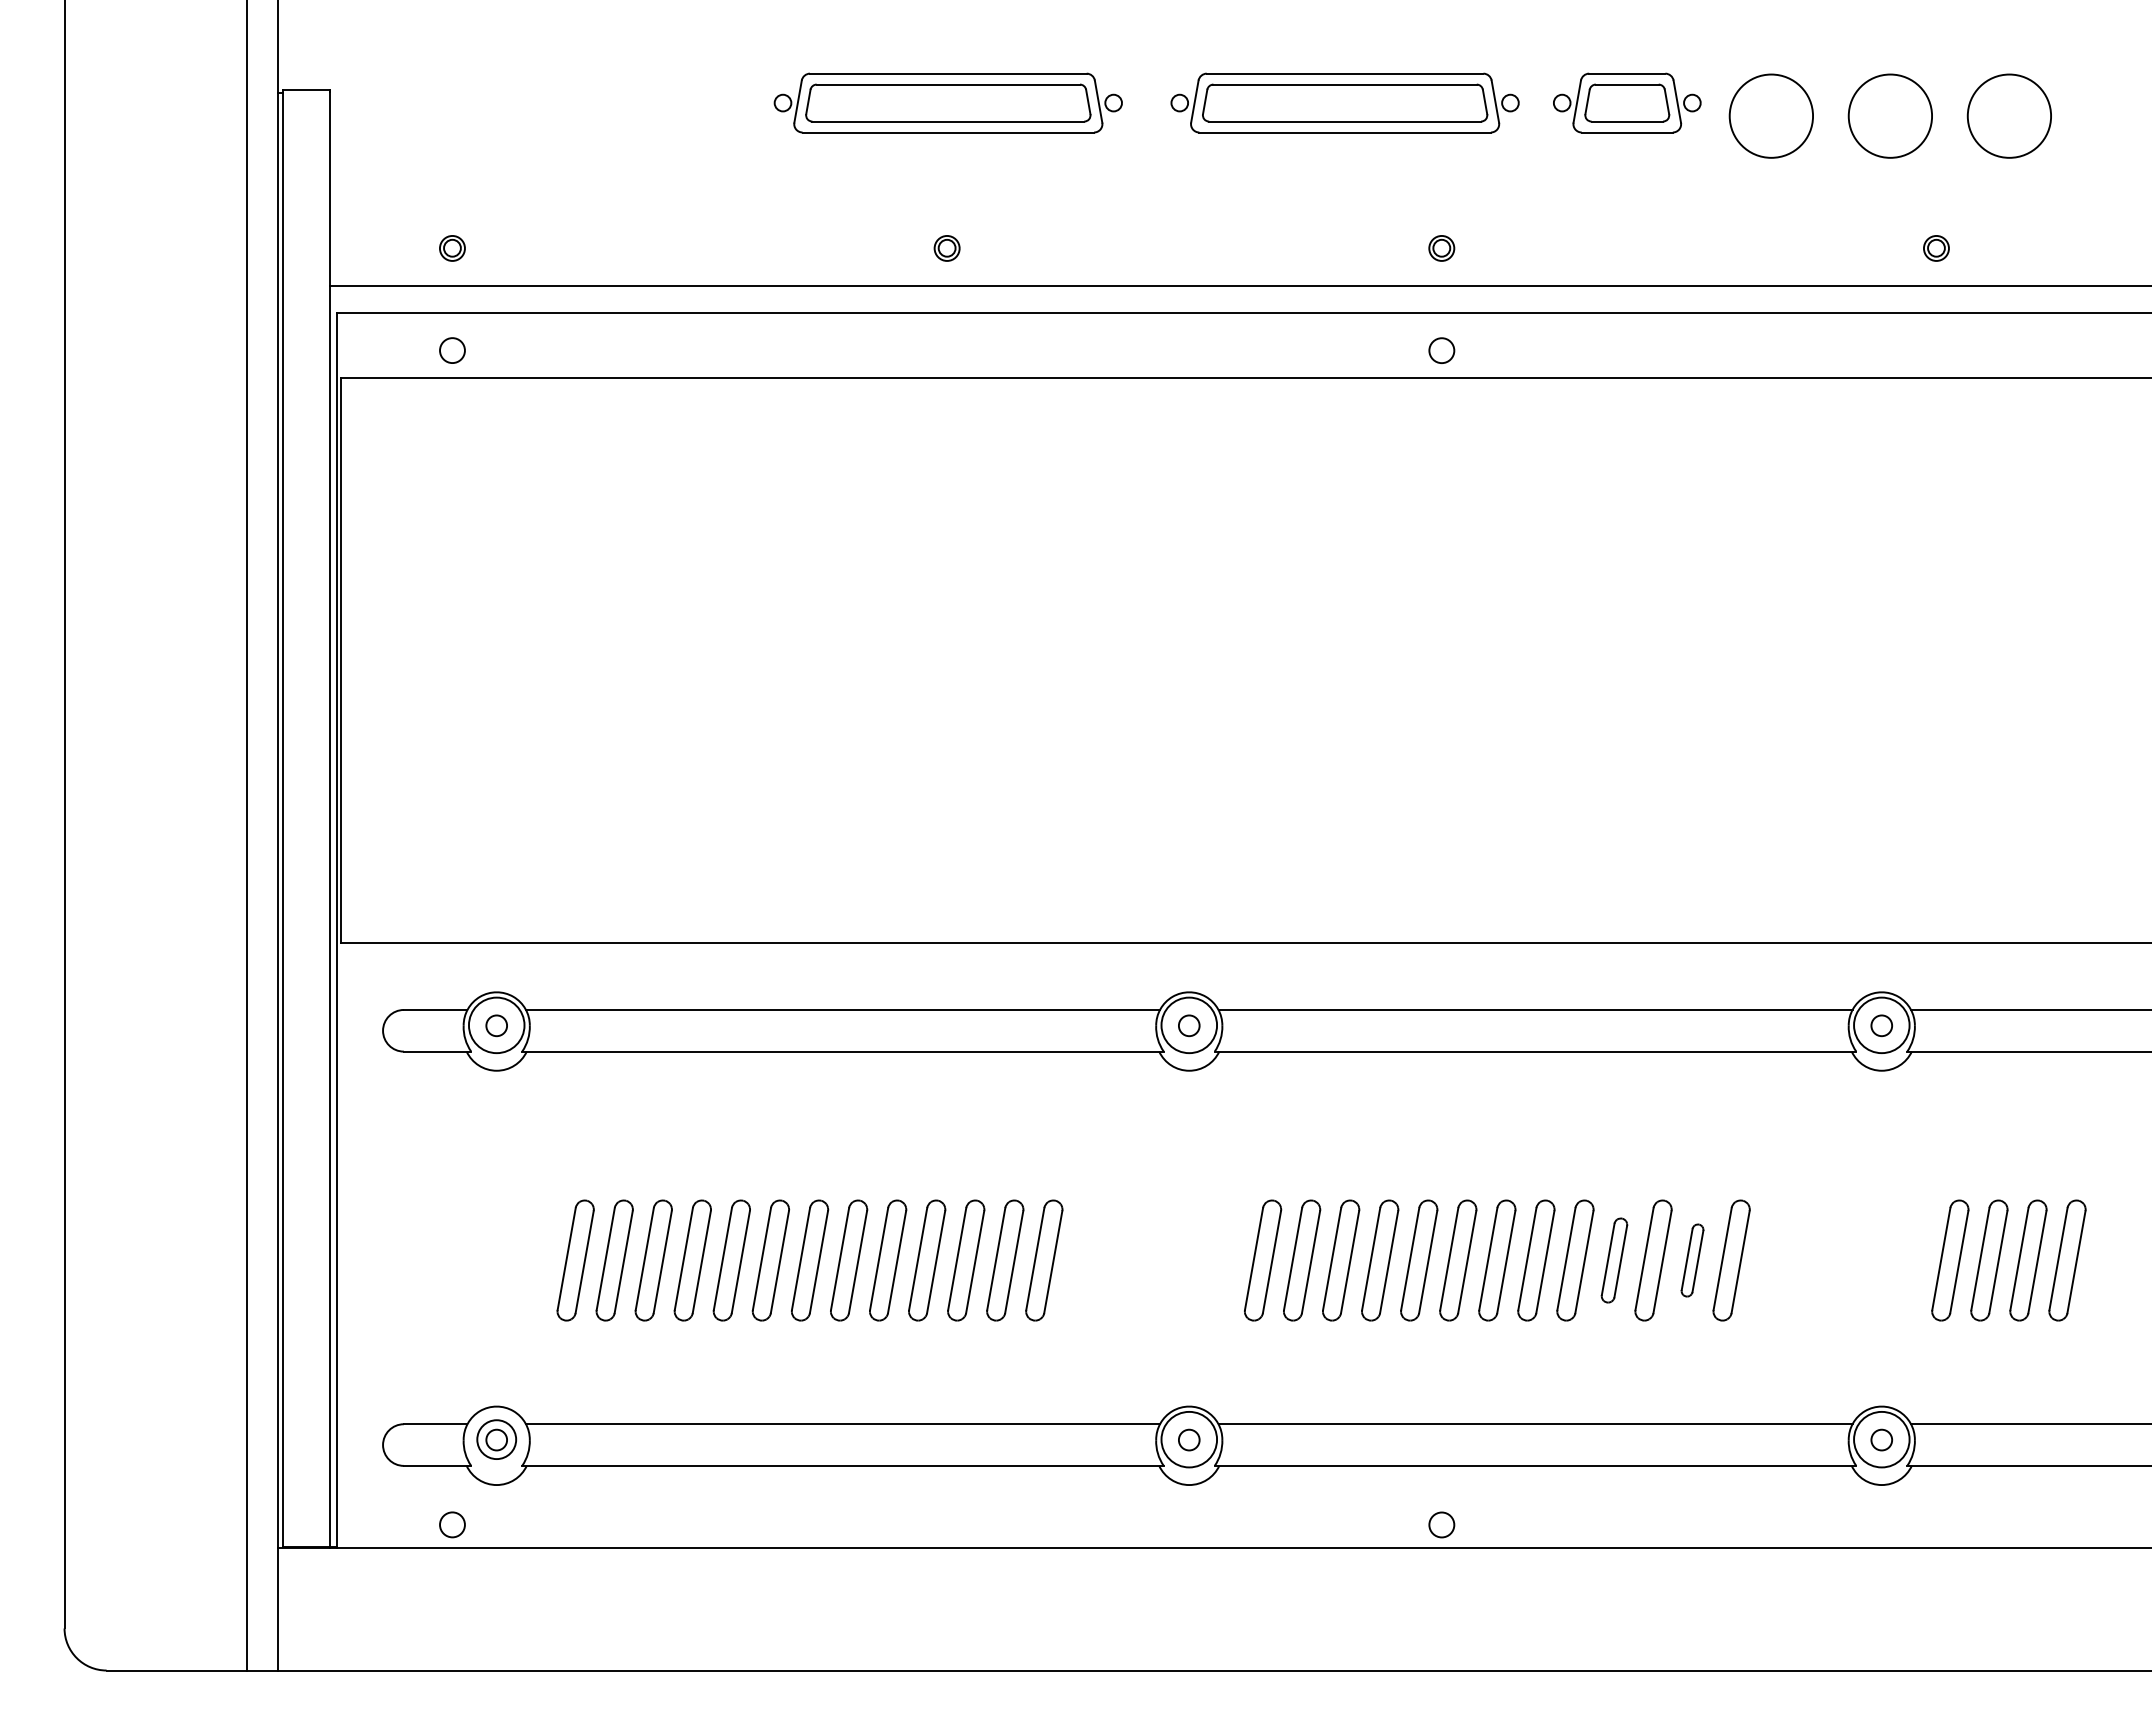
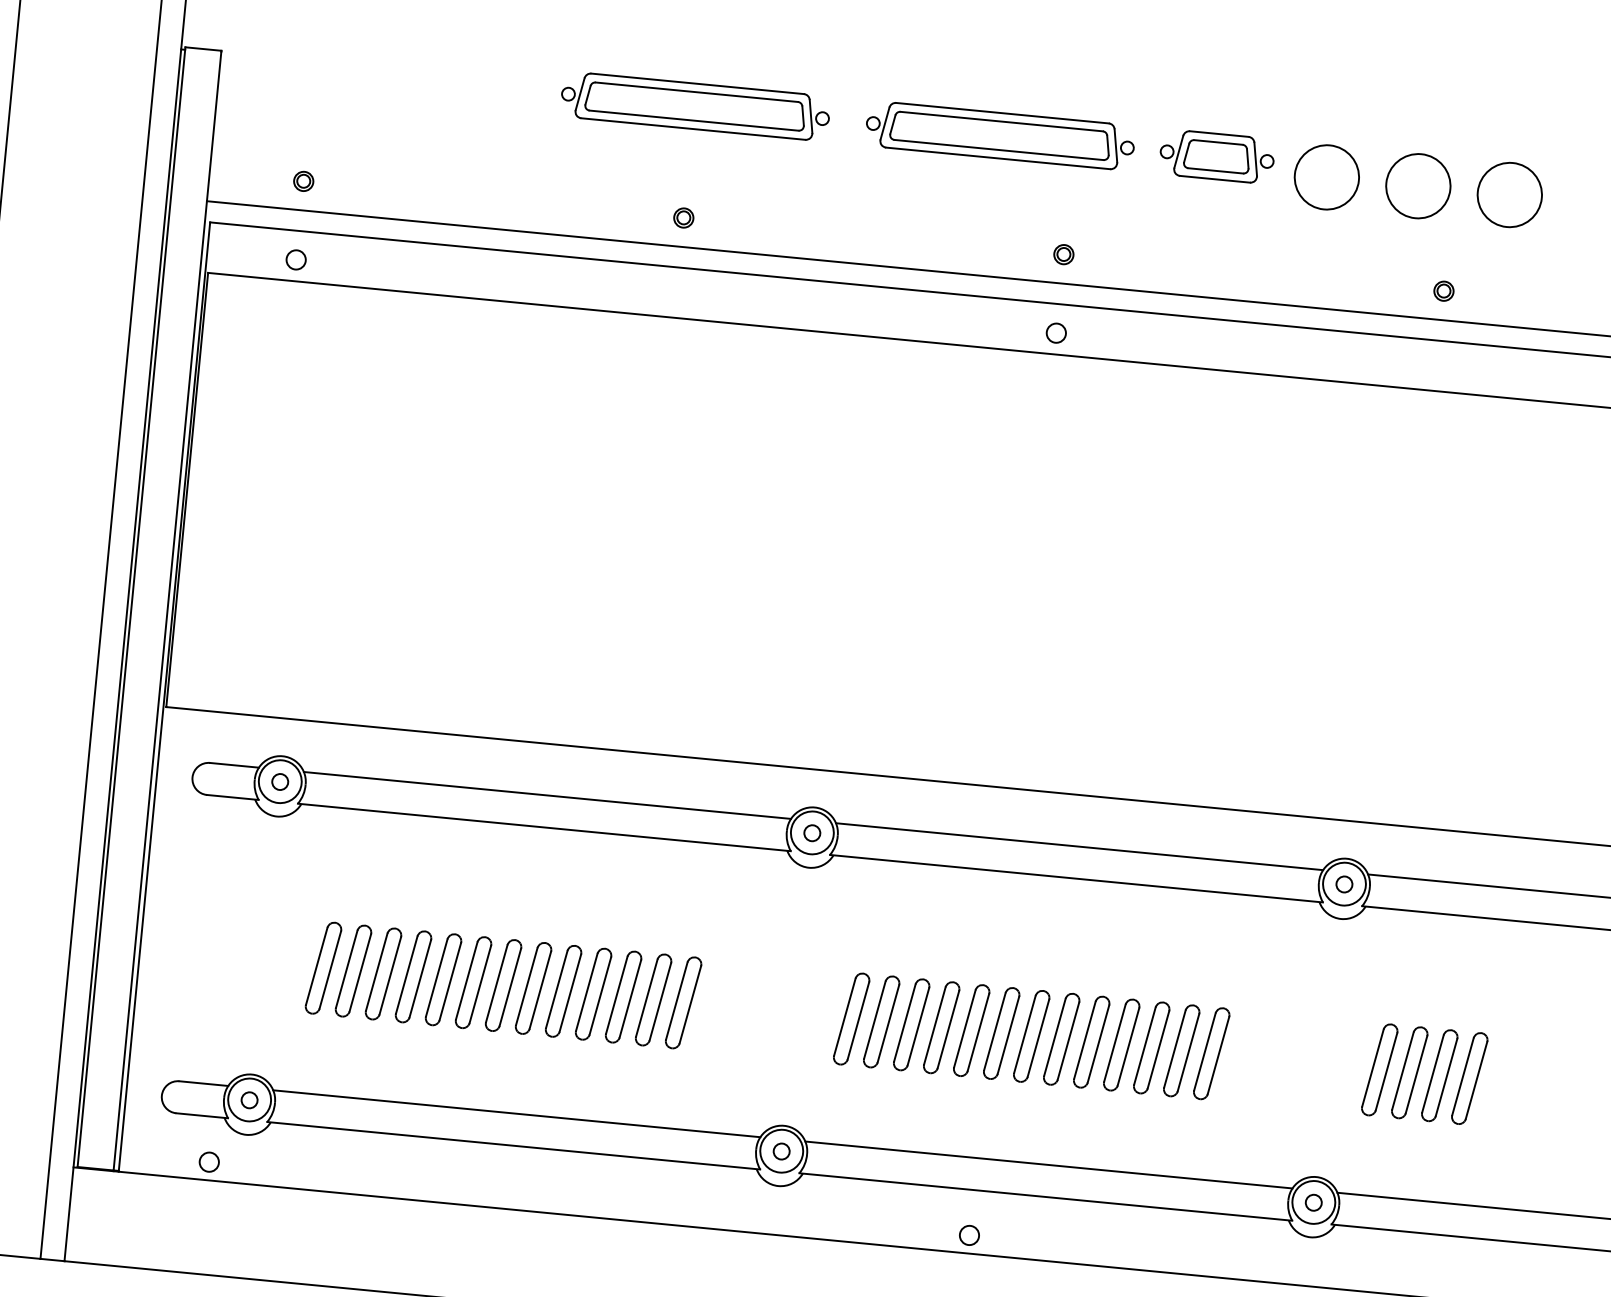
part: (1614, 1260) -> (1121, 1045), size x1.43
part: (1692, 1260) -> (1181, 1050), size x1.67
circle: (496, 1439) -> (249, 1099), size x1.43

